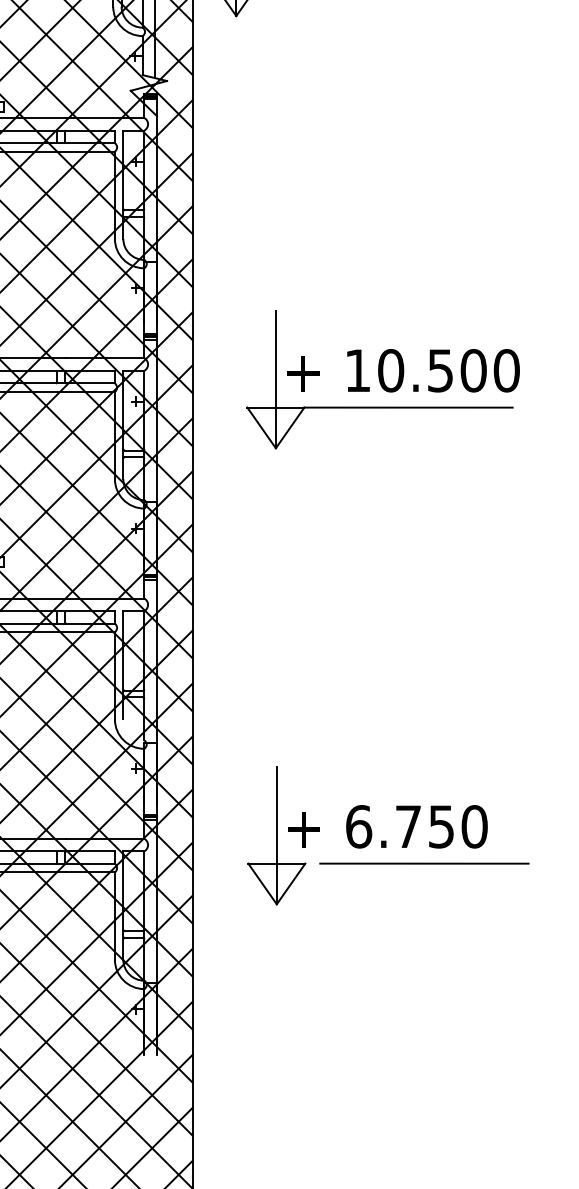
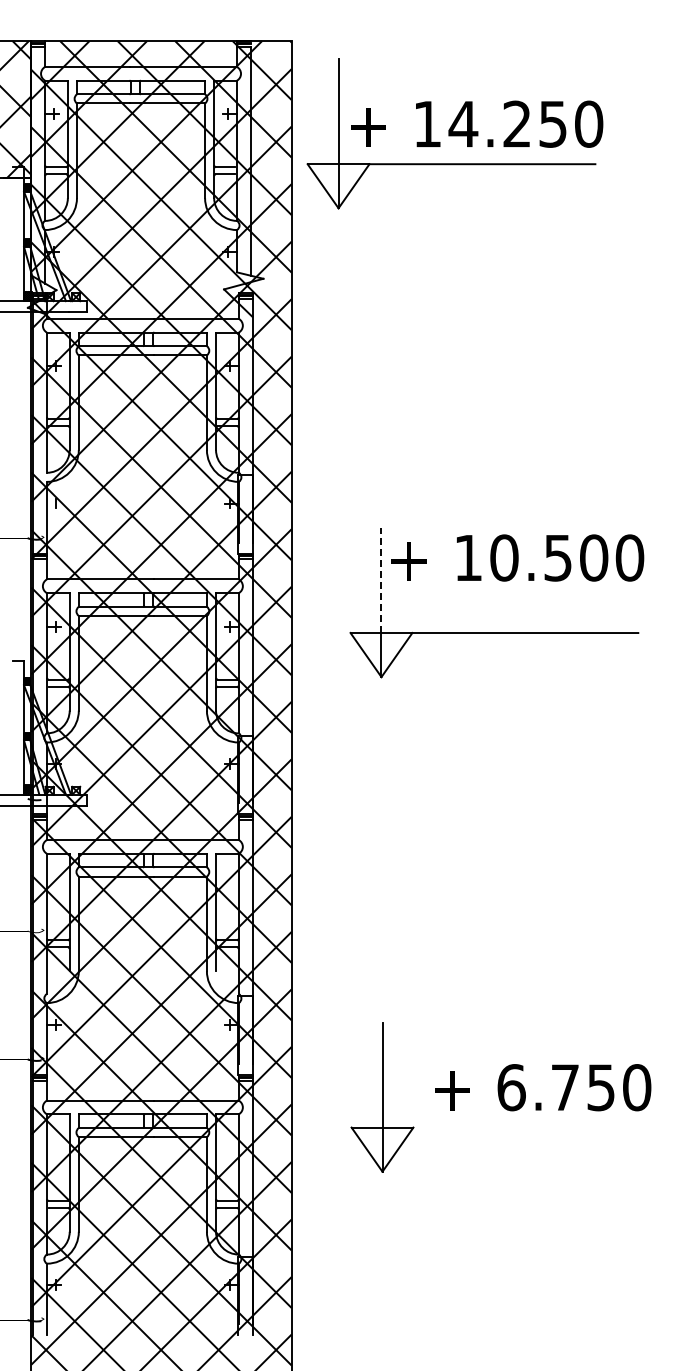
line: (275, 359) -> (381, 580), solid -> dashed
text: (403, 370) -> (517, 557), moved
text: (388, 826) -> (543, 1087), moved
line: (424, 863) -> (542, 1127), removed

